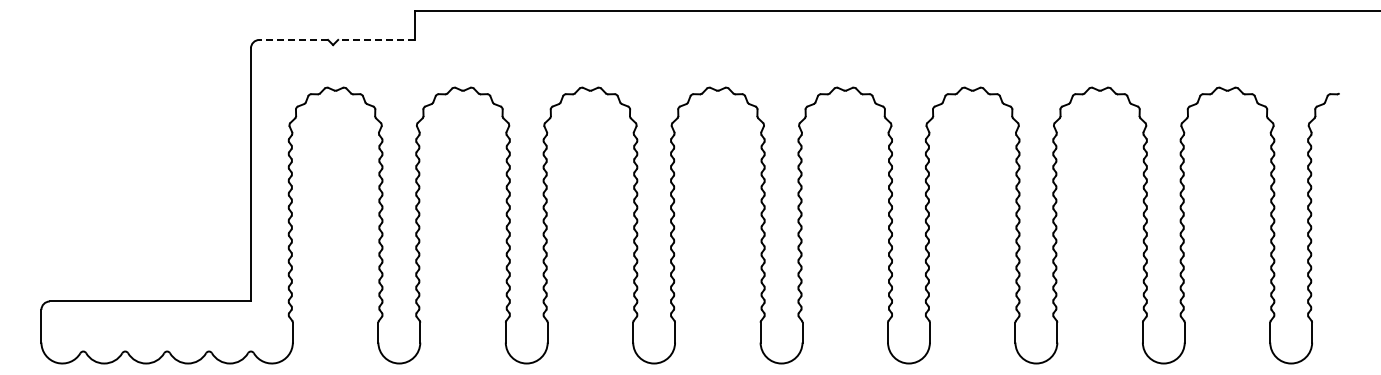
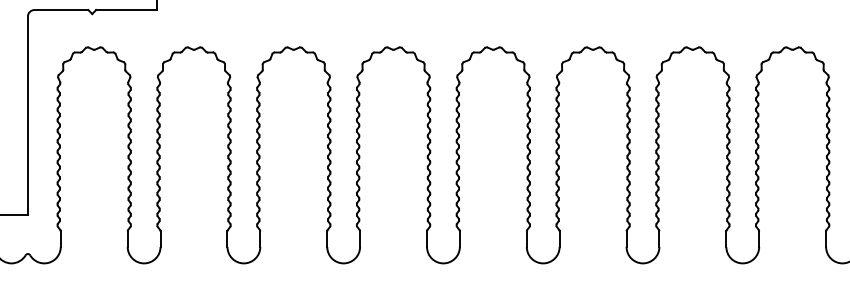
line: (293, 39) -> (61, 9), dashed -> solid
line: (376, 39) -> (126, 9), dashed -> solid

